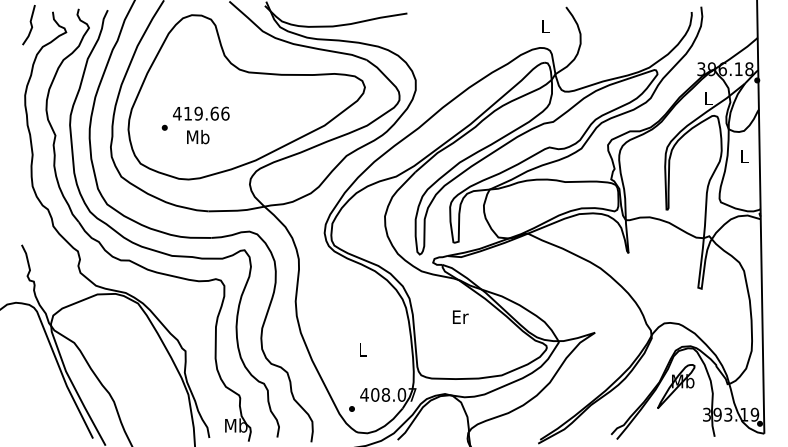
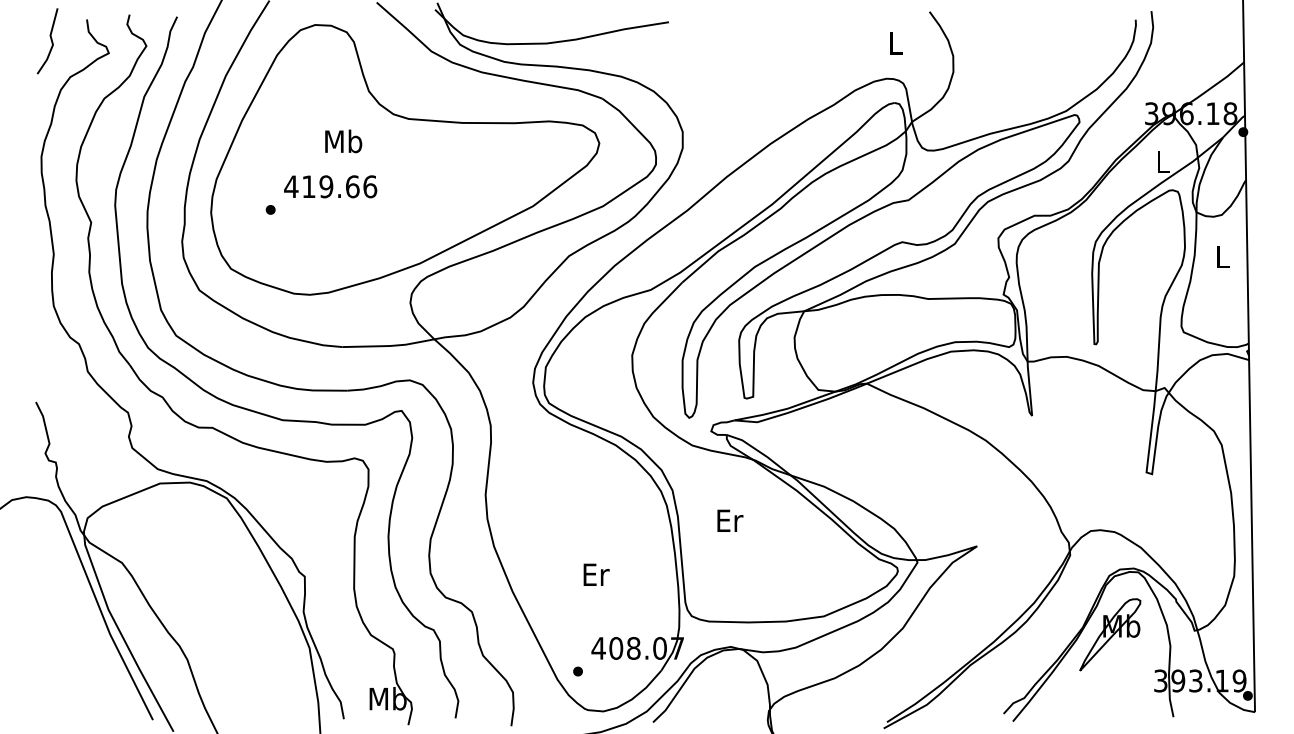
text: (198, 137) -> (344, 142), moved
text: (460, 316) -> (729, 519), moved
text: (363, 349) -> (596, 573), L -> Er

